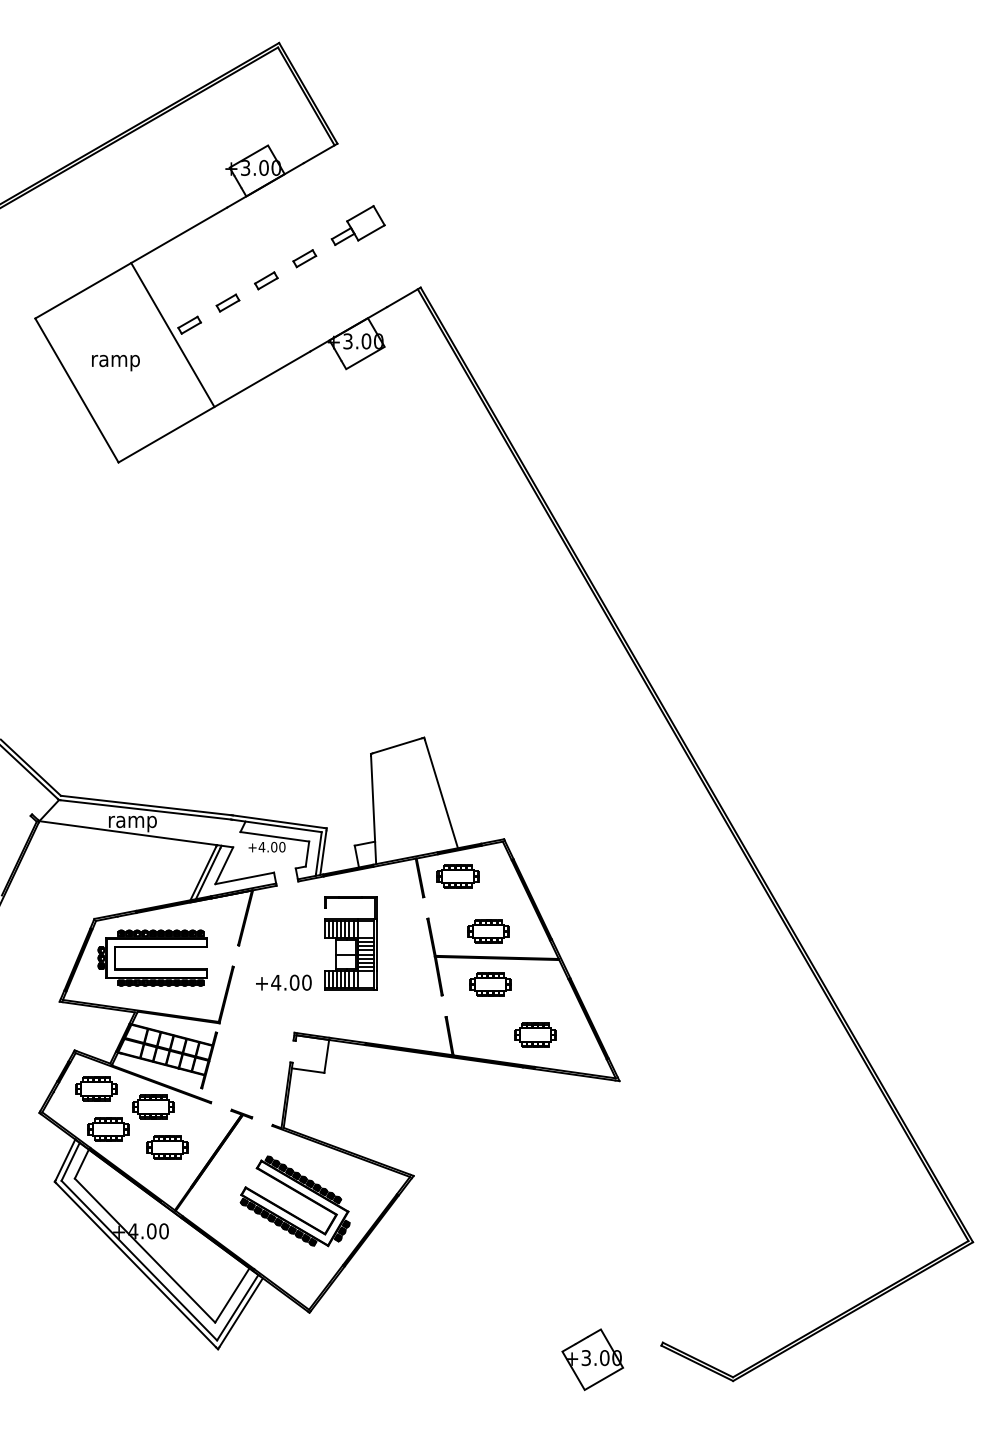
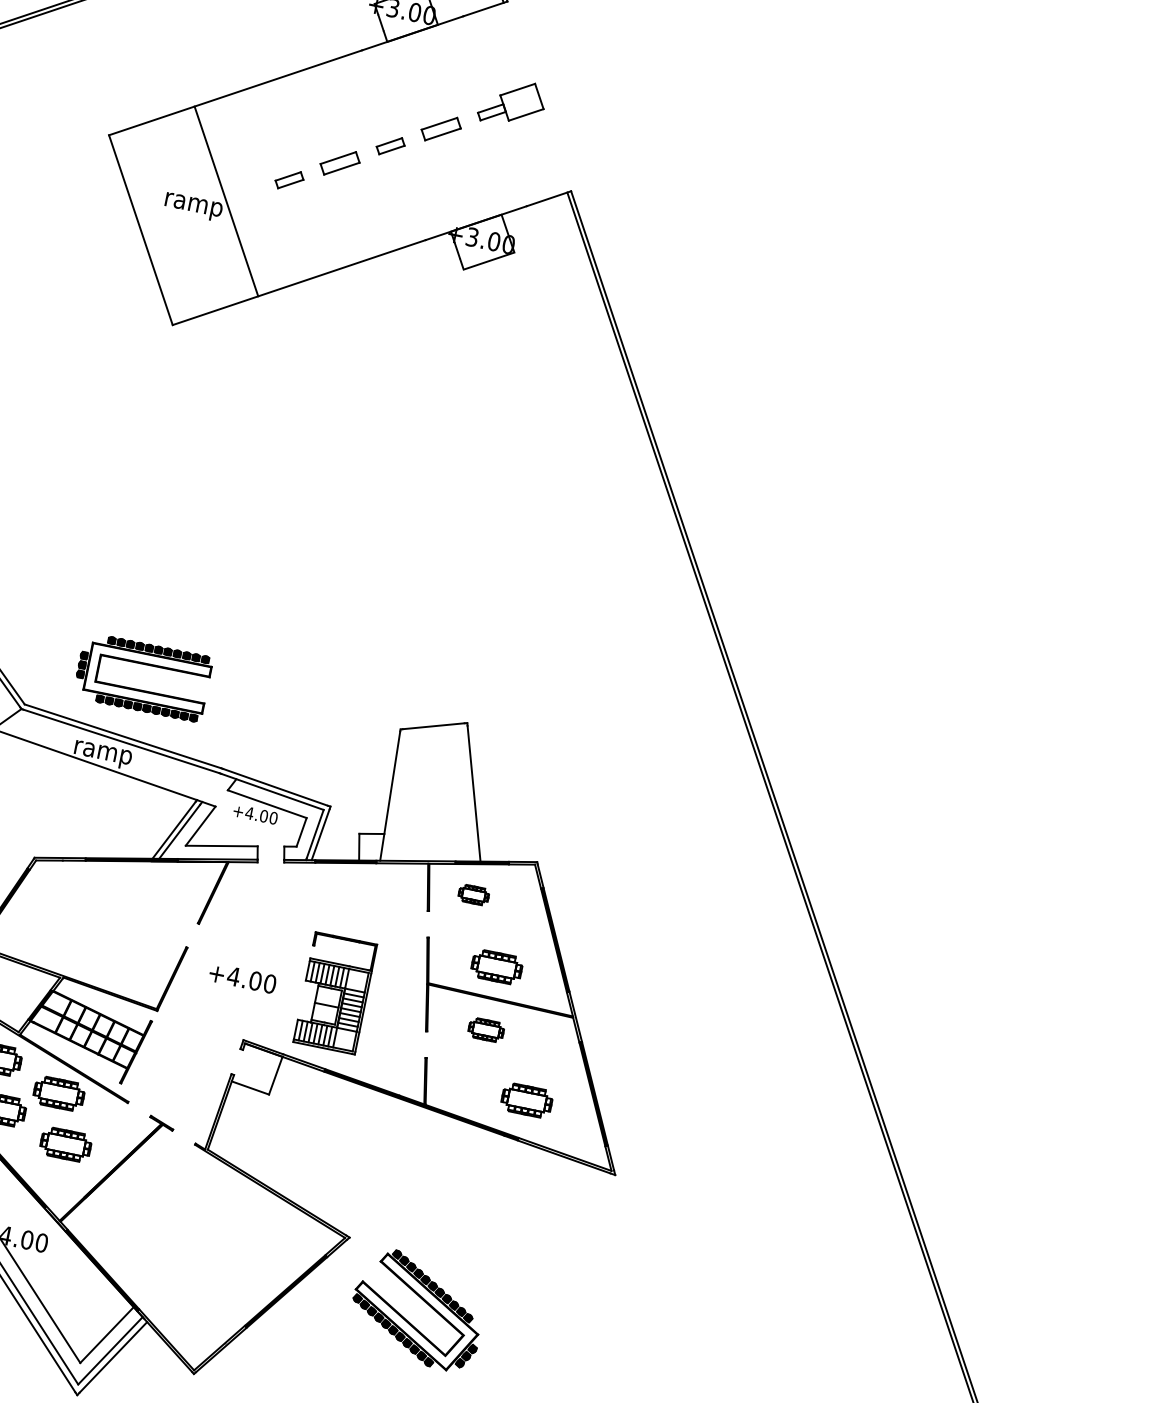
part: (304, 258) -> (441, 129), size x1.4
part: (227, 302) -> (339, 162), size x1.4
line: (172, 334) -> (226, 200), moved
part: (457, 876) -> (473, 894), size x0.6
part: (350, 943) -> (335, 993), moved
part: (152, 947) -> (145, 664), moved
part: (490, 984) -> (486, 1030), size x0.7
part: (297, 1193) -> (422, 1301), moved

